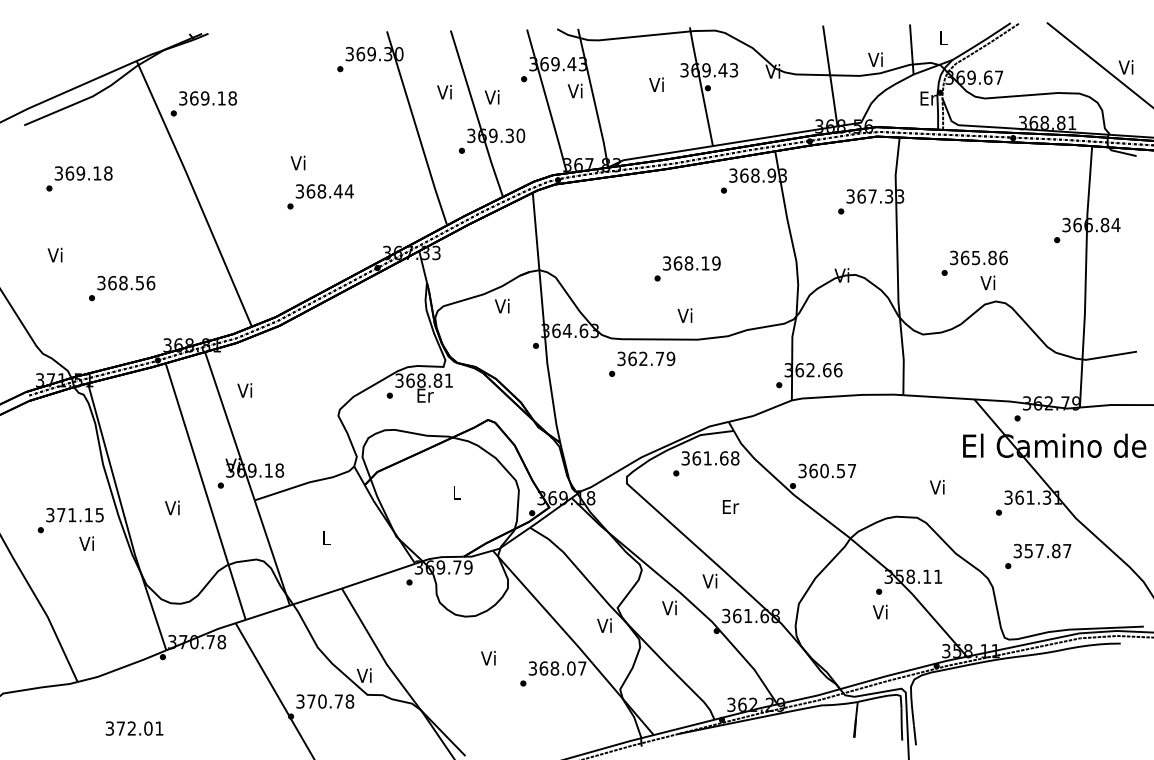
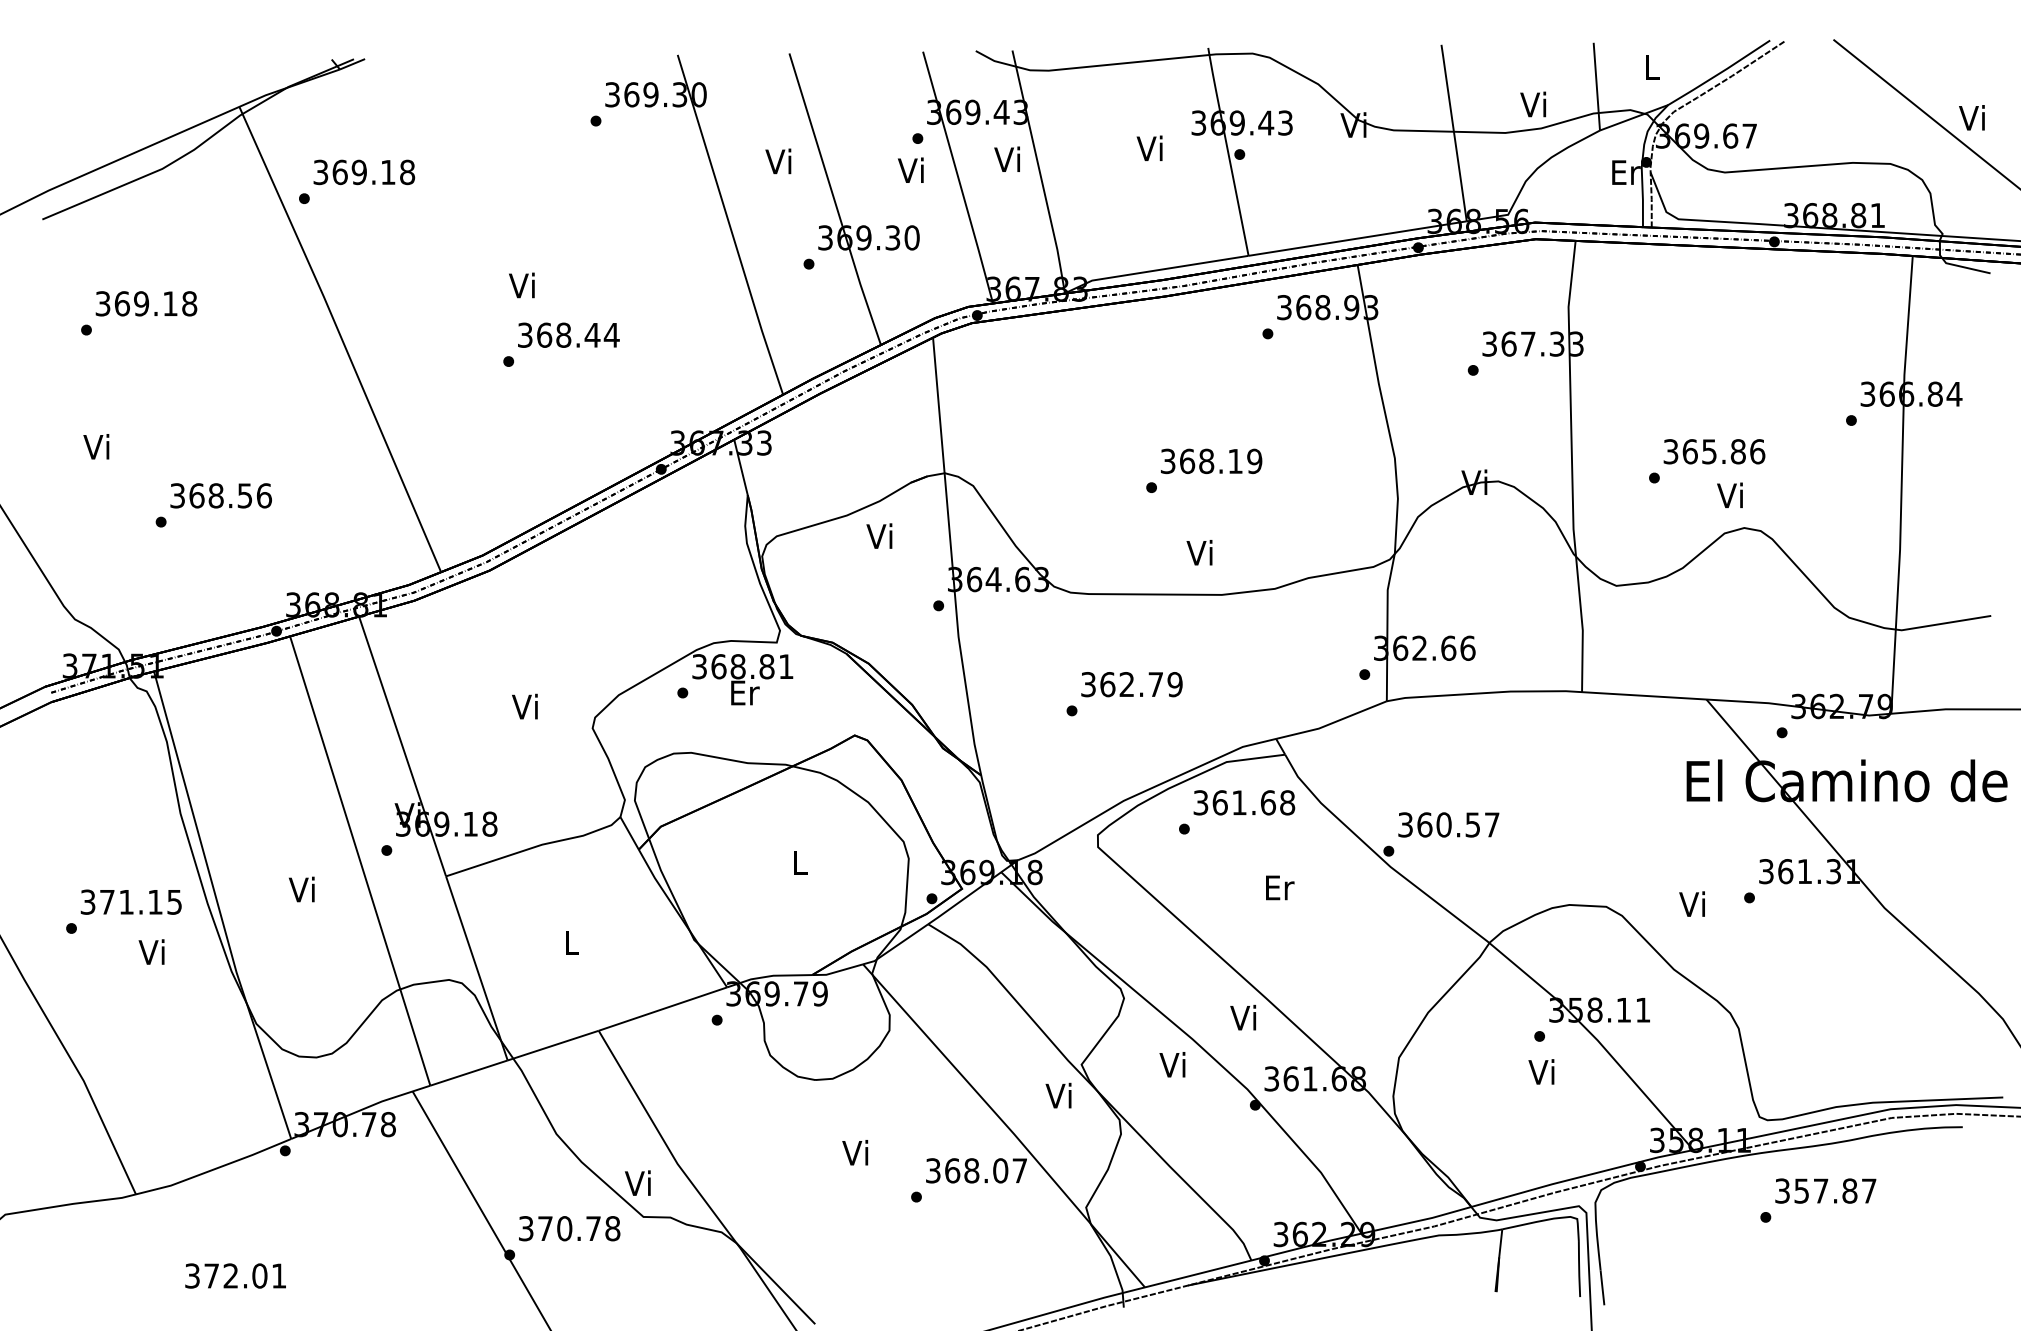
text: (491, 97) -> (909, 170), moved
text: (642, 363) -> (1125, 692), moved
text: (244, 390) -> (524, 706), moved
text: (937, 487) -> (1692, 904), moved
text: (1038, 556) -> (1818, 1200), moved

